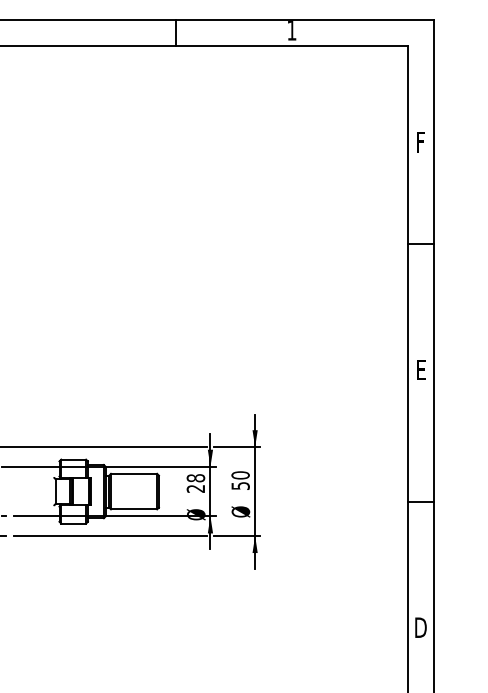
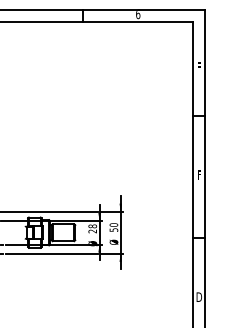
text: (292, 32) -> (138, 15), 1 -> 6
text: (421, 368) -> (199, 174), E -> F

